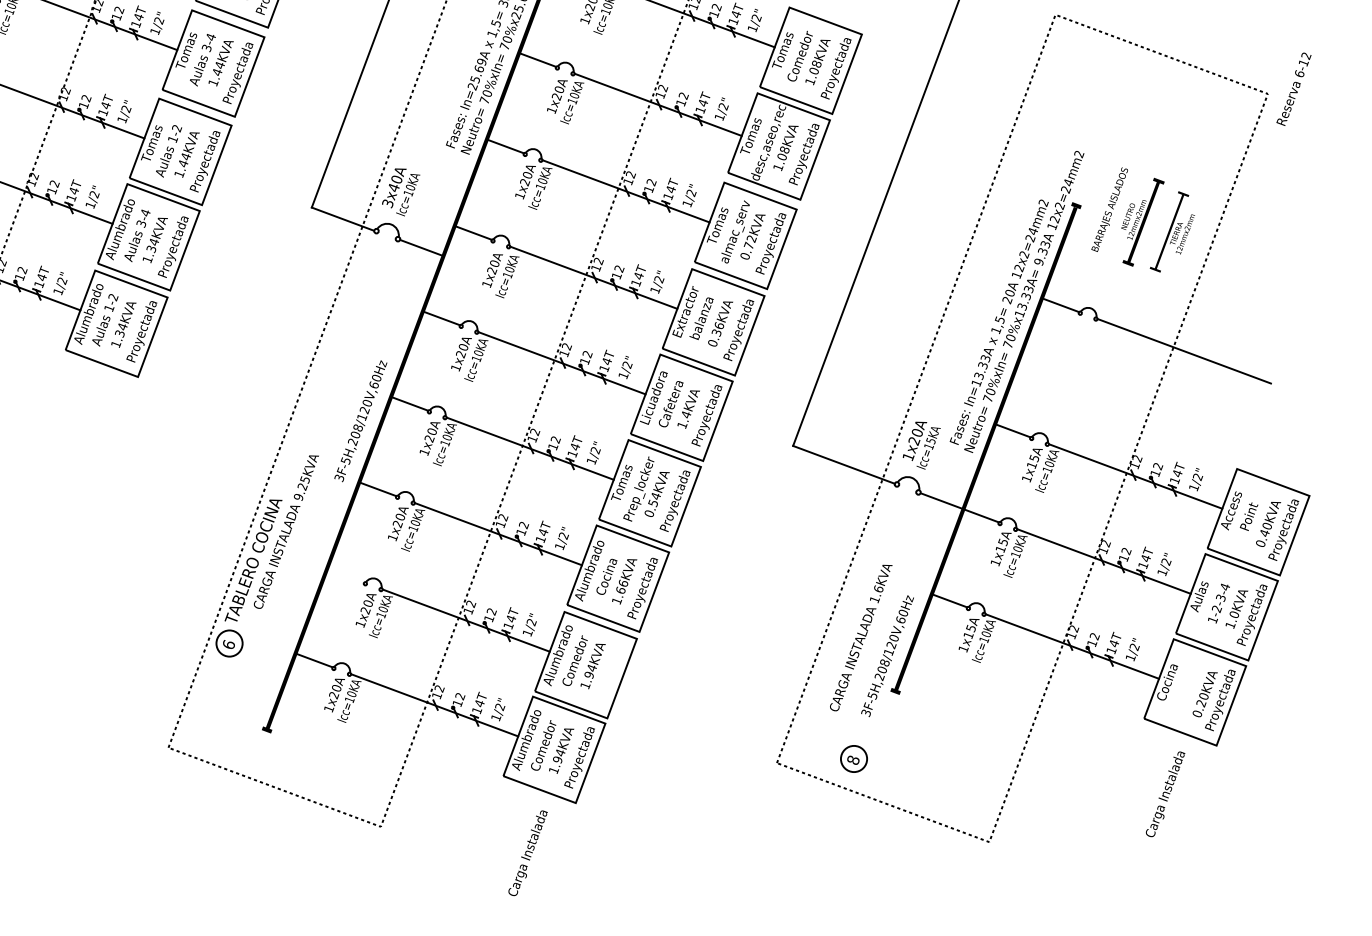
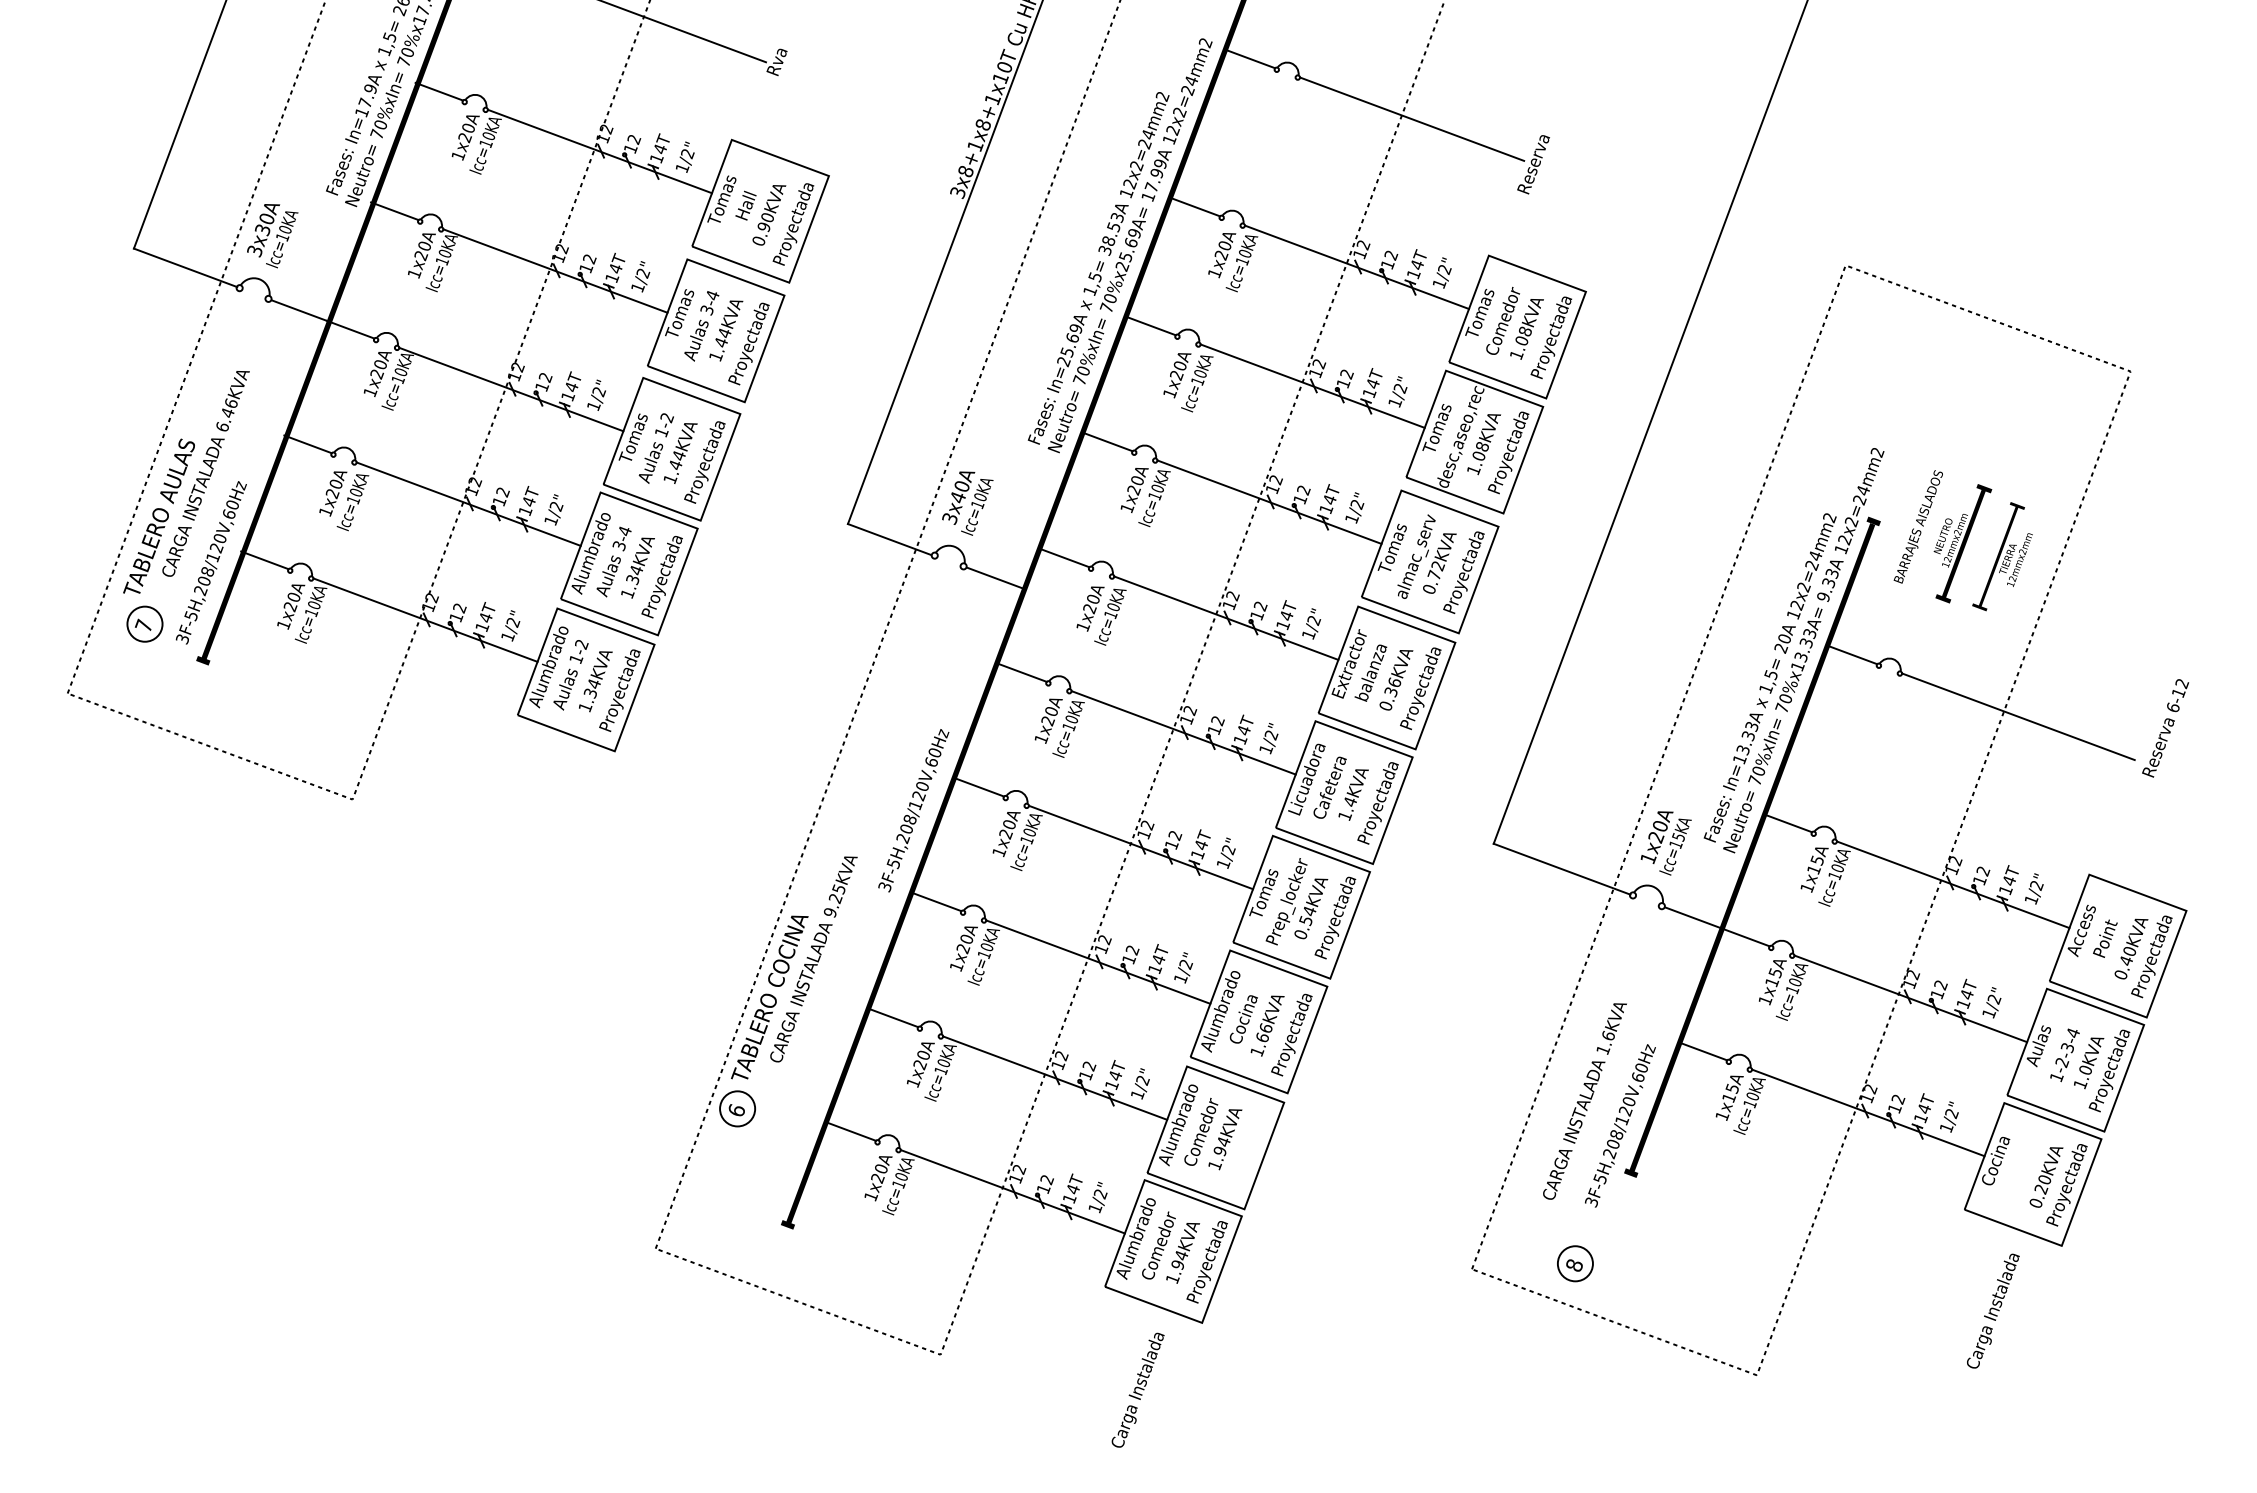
text: (1293, 89) -> (2165, 728), moved
line: (346, 576) -> (894, 1018), added

